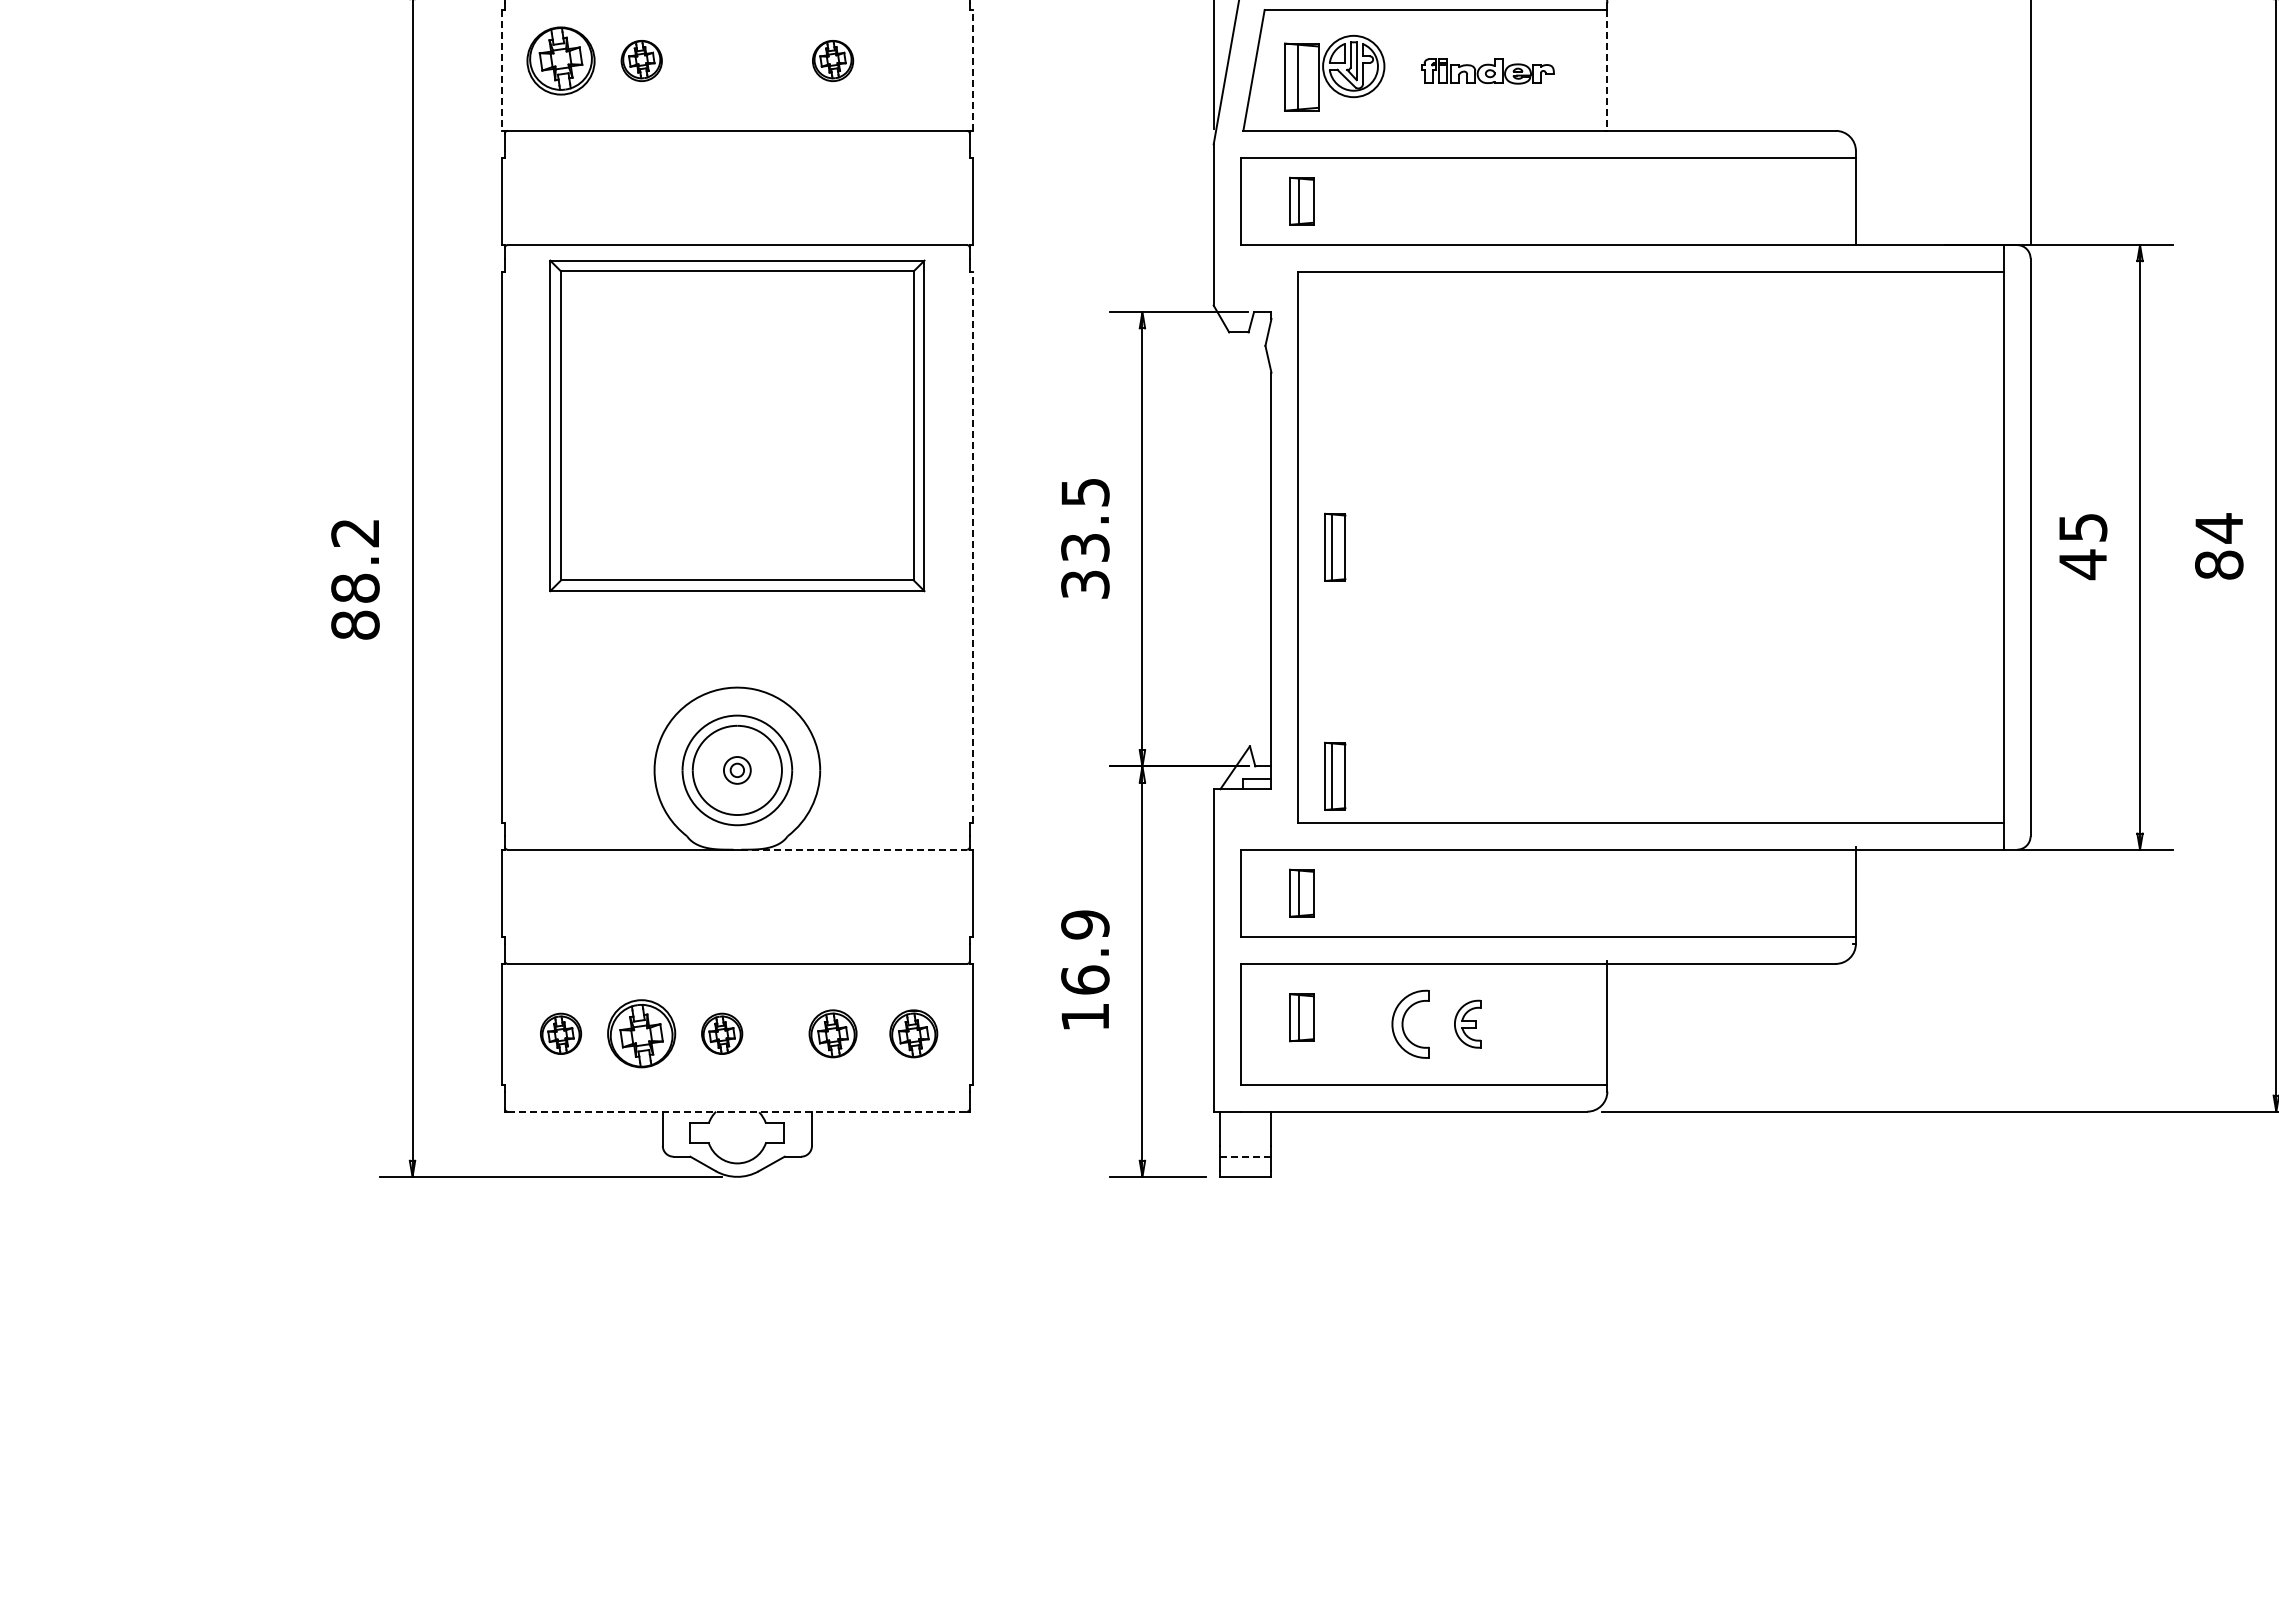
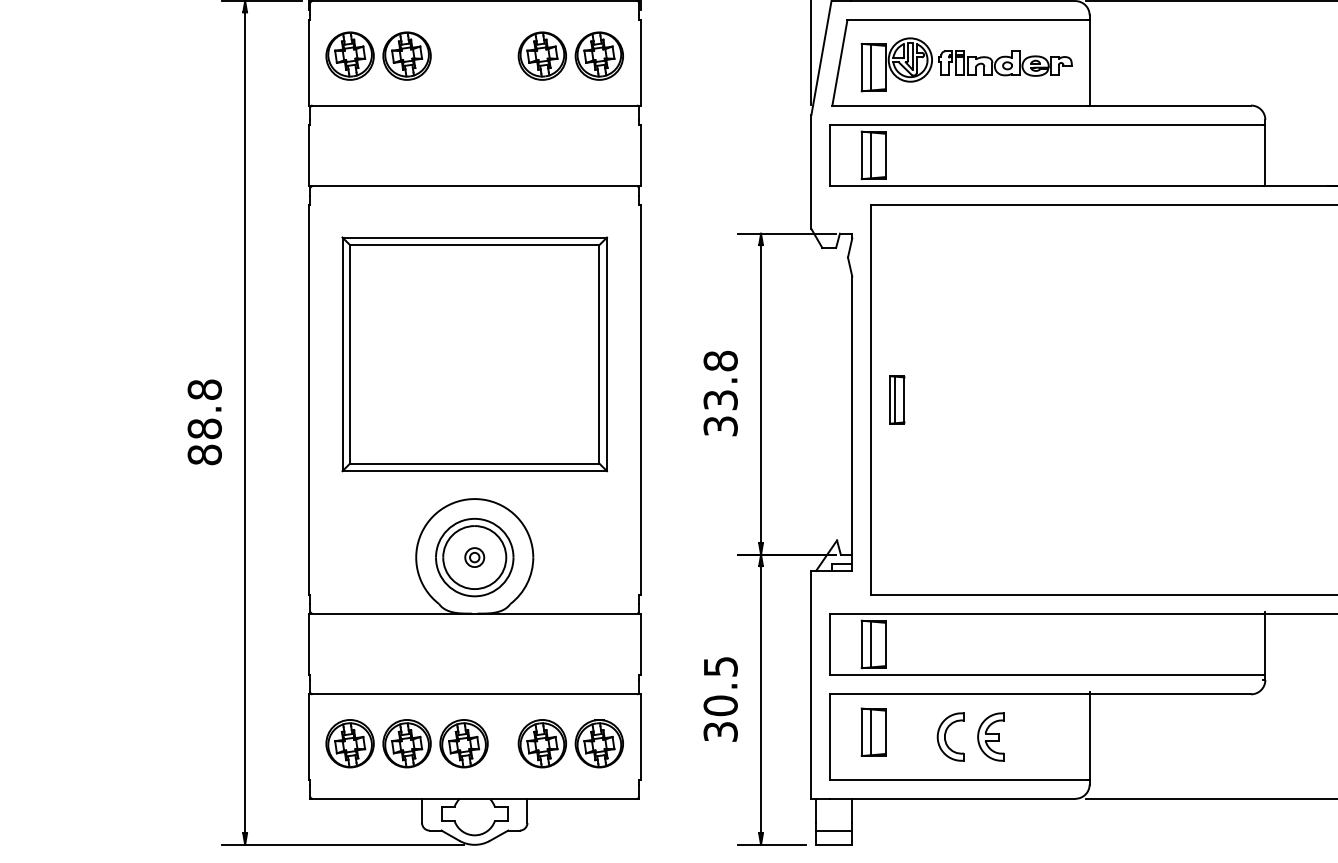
part: (641, 60) -> (406, 55), size x1.67
part: (832, 60) -> (541, 55), size x1.67
part: (913, 60) -> (599, 55), added
line: (972, 69) -> (640, 62), dashed -> solid
line: (502, 70) -> (308, 62), dashed -> solid
line: (1607, 70) -> (1089, 62), dashed -> solid
part: (1487, 71) -> (1004, 63), size x1.43
part: (1301, 200) -> (873, 154), size x1.43
part: (737, 425) -> (474, 354), moved
text: (1085, 492) -> (720, 361), 33.5 -> 33.8
text: (355, 532) -> (204, 389), 88.2 -> 88.8
line: (972, 546) -> (640, 399), dashed -> solid
part: (1335, 775) -> (897, 561), removed
line: (854, 849) -> (557, 613), dashed -> solid
part: (1301, 892) -> (873, 643), size x1.43
text: (1085, 970) -> (720, 698), 16.9 -> 30.5
part: (1301, 1017) -> (873, 732), size x1.43
part: (1467, 1023) -> (990, 736), size x1.43
part: (560, 1033) -> (349, 743), size x1.67
part: (721, 1033) -> (463, 743), size x1.67
part: (832, 1033) -> (541, 743), size x1.43
part: (913, 1033) -> (599, 743), size x1.43
line: (737, 1111) -> (474, 798), dashed -> solid
line: (1245, 1156) -> (833, 830), dashed -> solid

